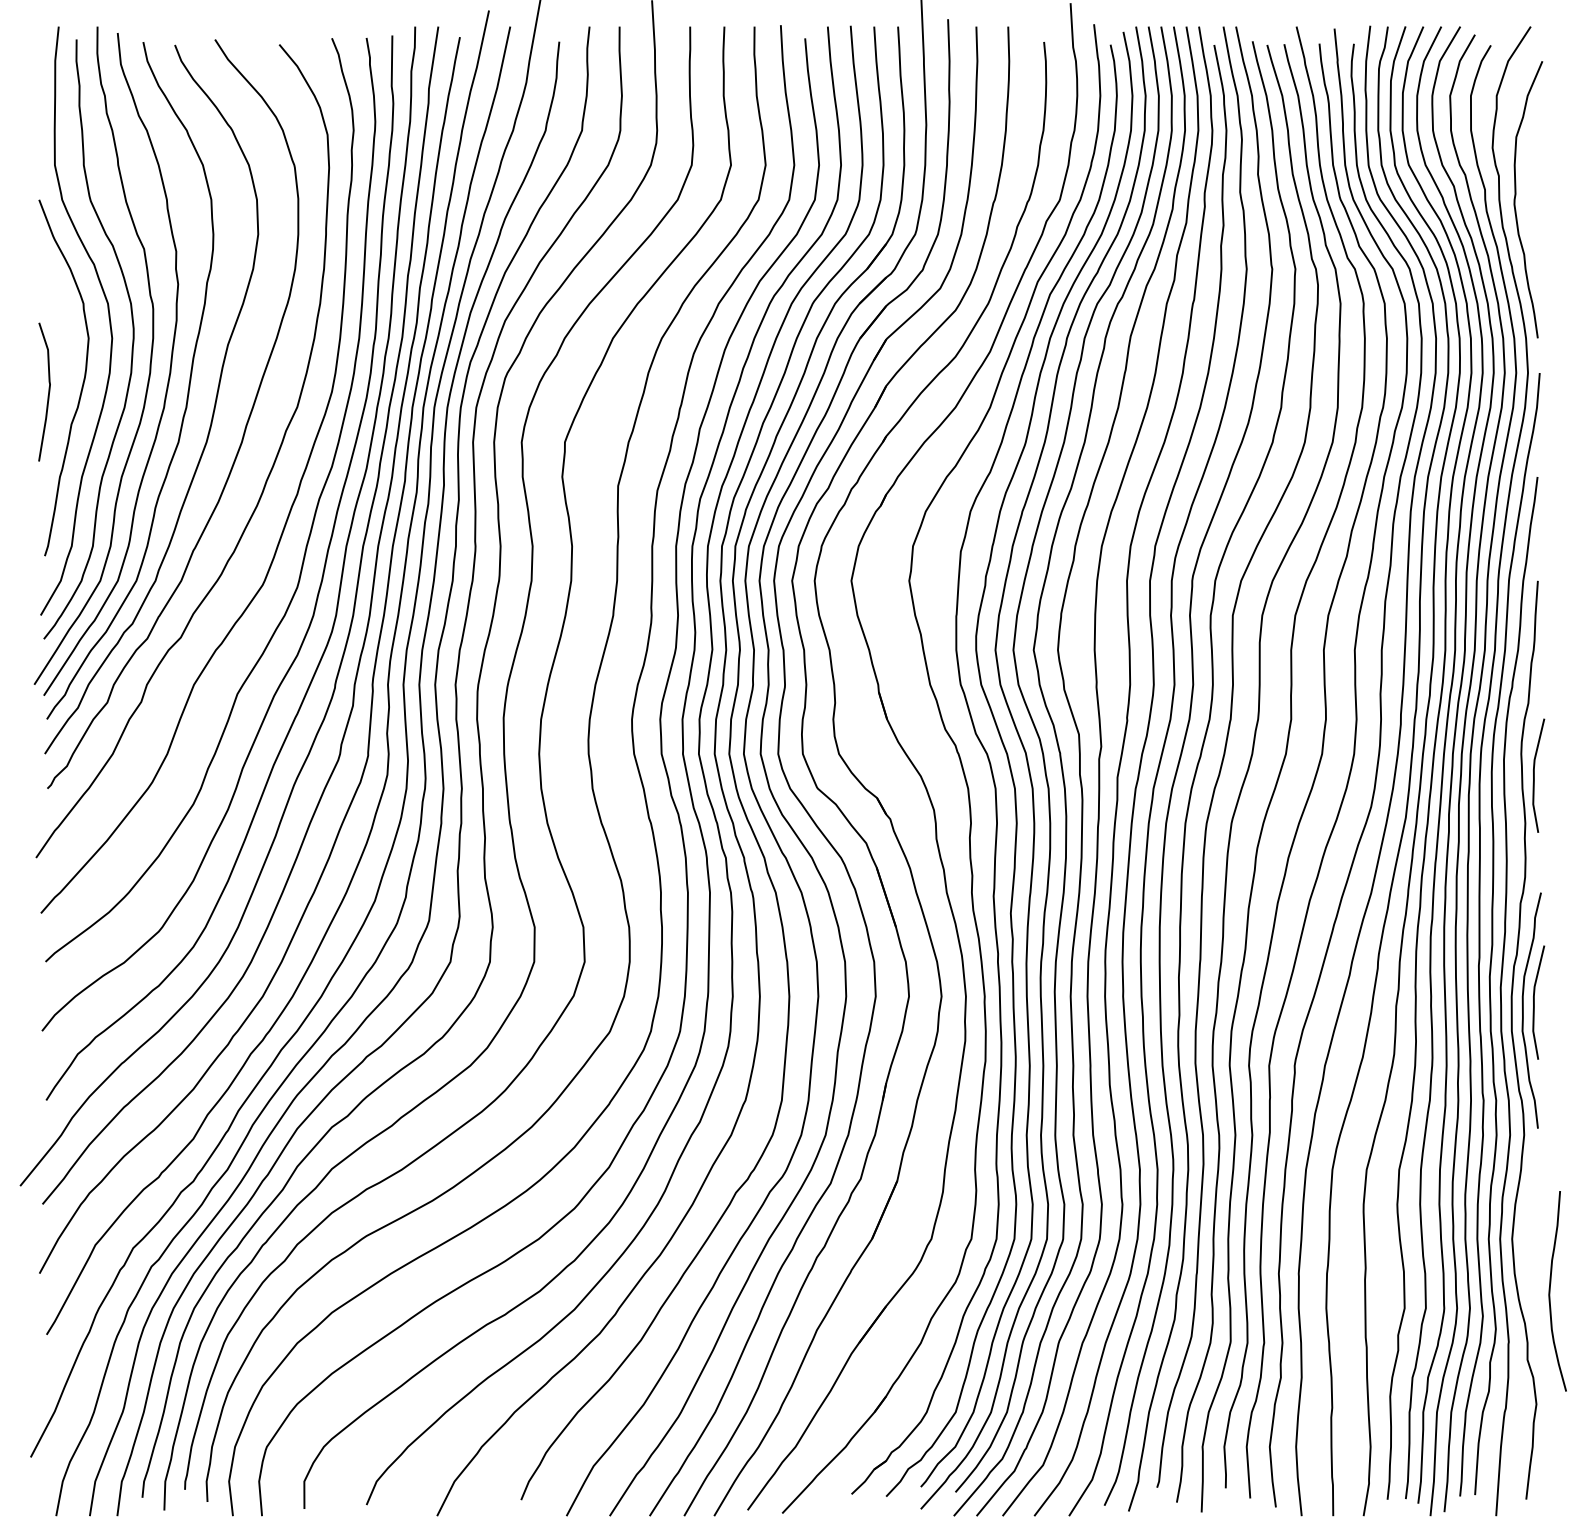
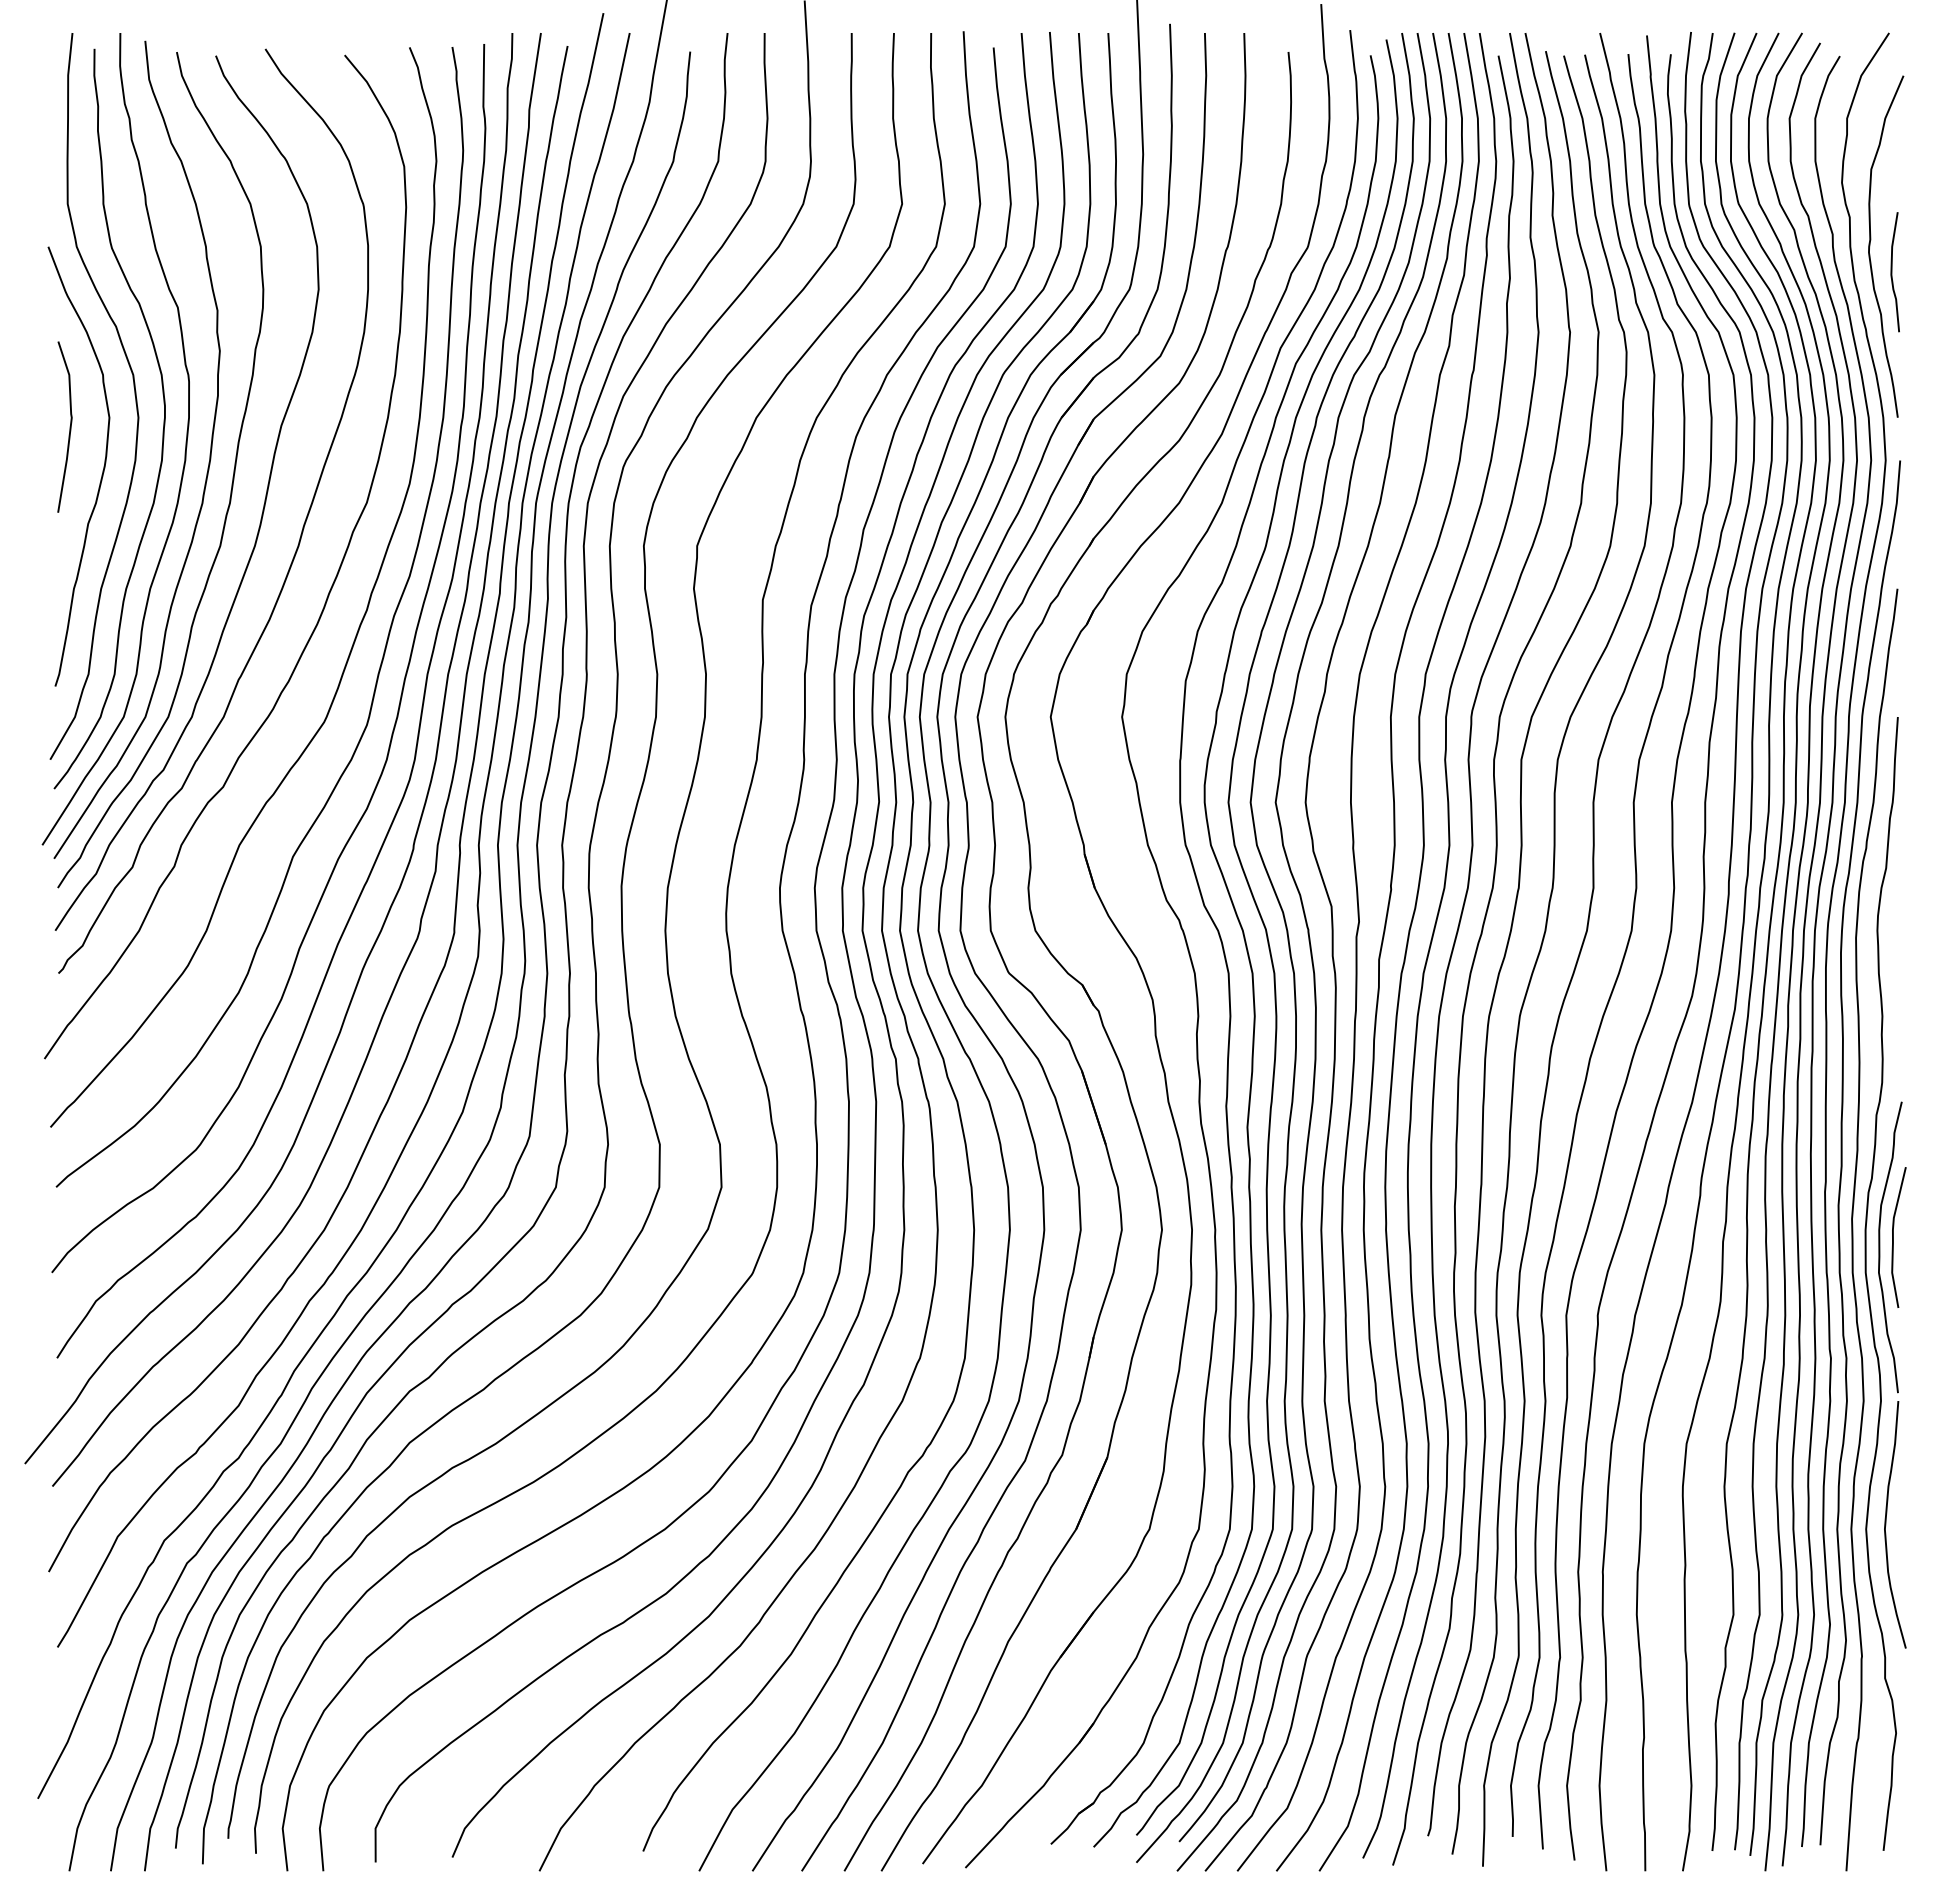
curve: (1533, 220) -> (1892, 272), added
curve: (48, 391) -> (69, 426), moved
curve: (1534, 775) -> (1893, 957), removed
curve: (1550, 1291) -> (1886, 1524), moved

